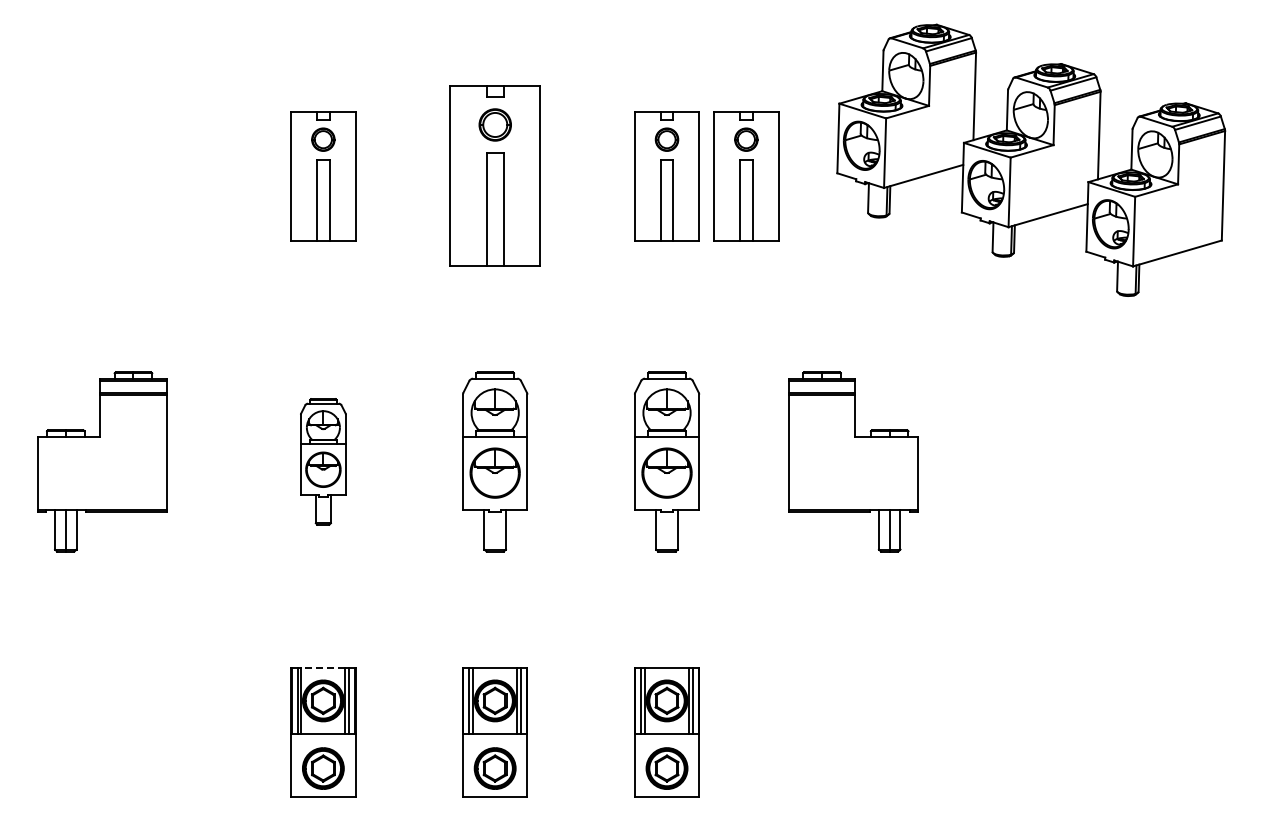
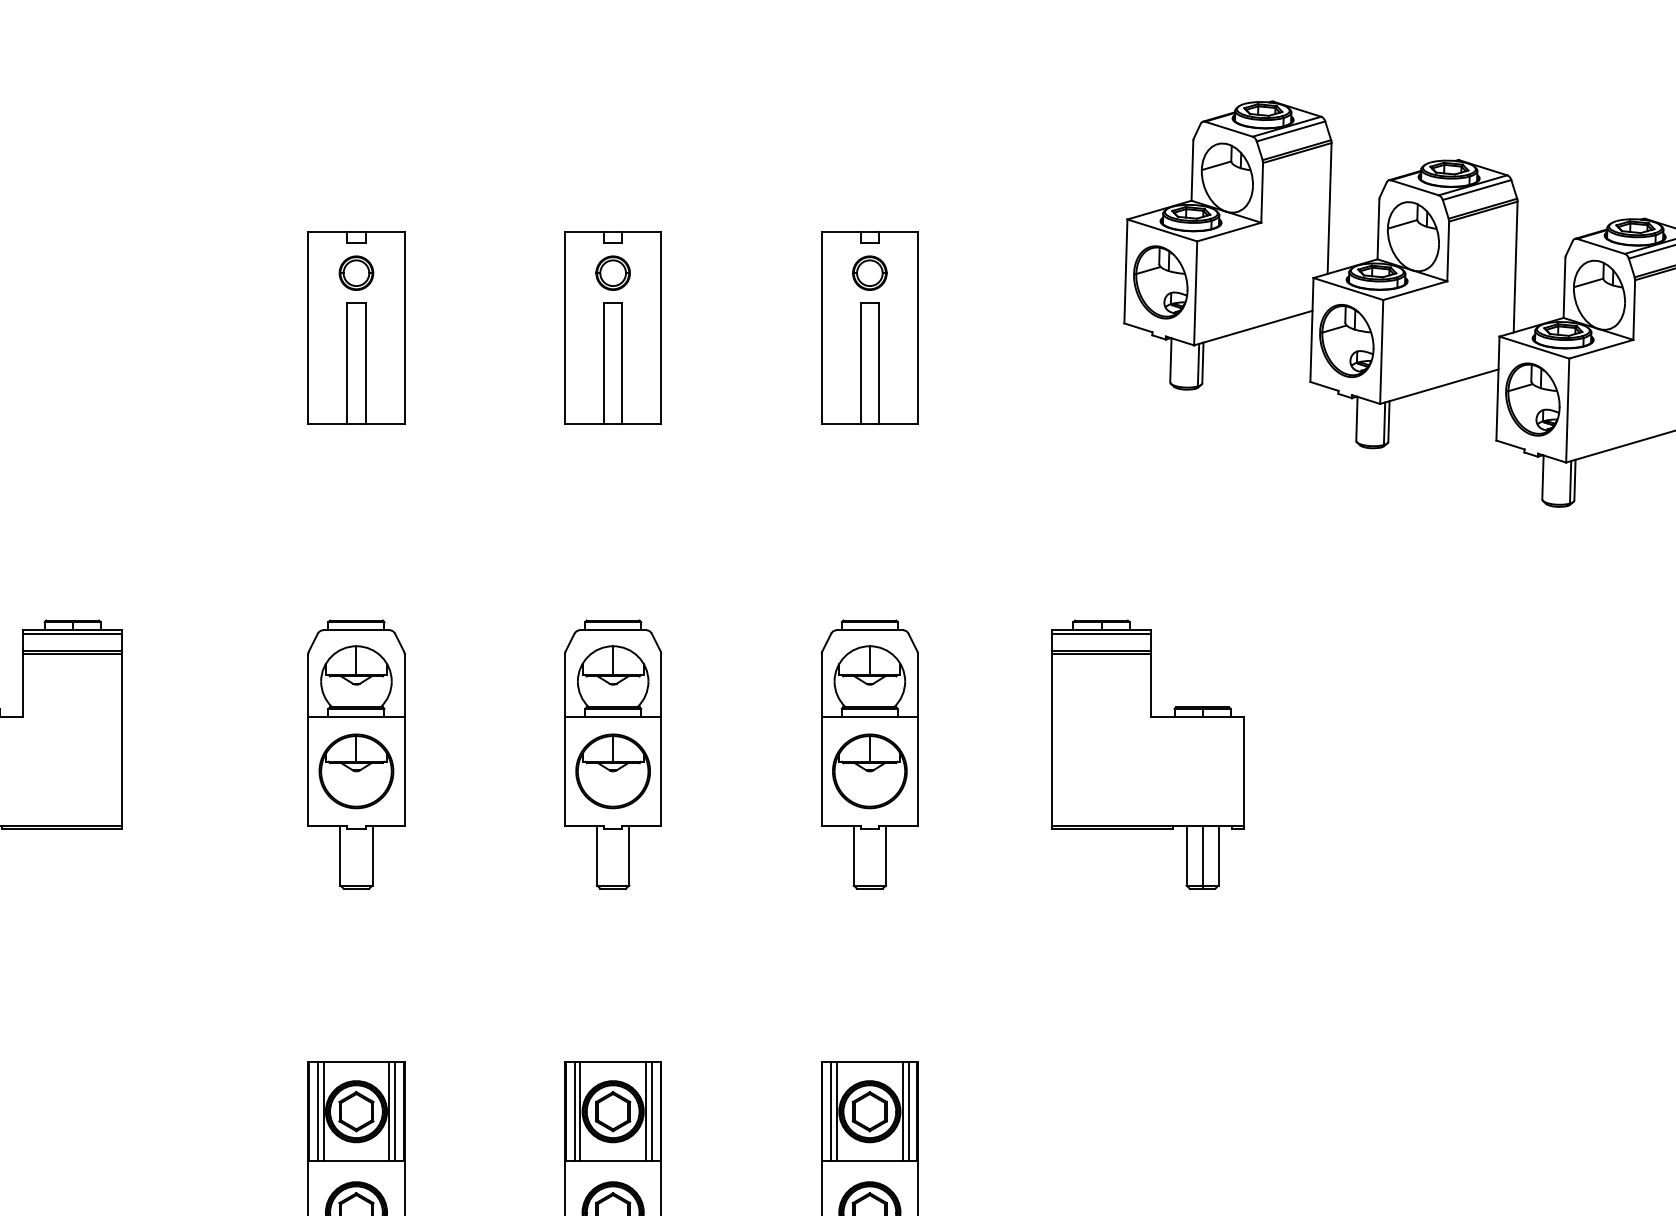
part: (494, 176) -> (612, 328), size x0.71
part: (746, 176) -> (988, 328), removed
part: (323, 461) -> (356, 753), size x1.43
line: (322, 667) -> (355, 1061), dashed -> solid

